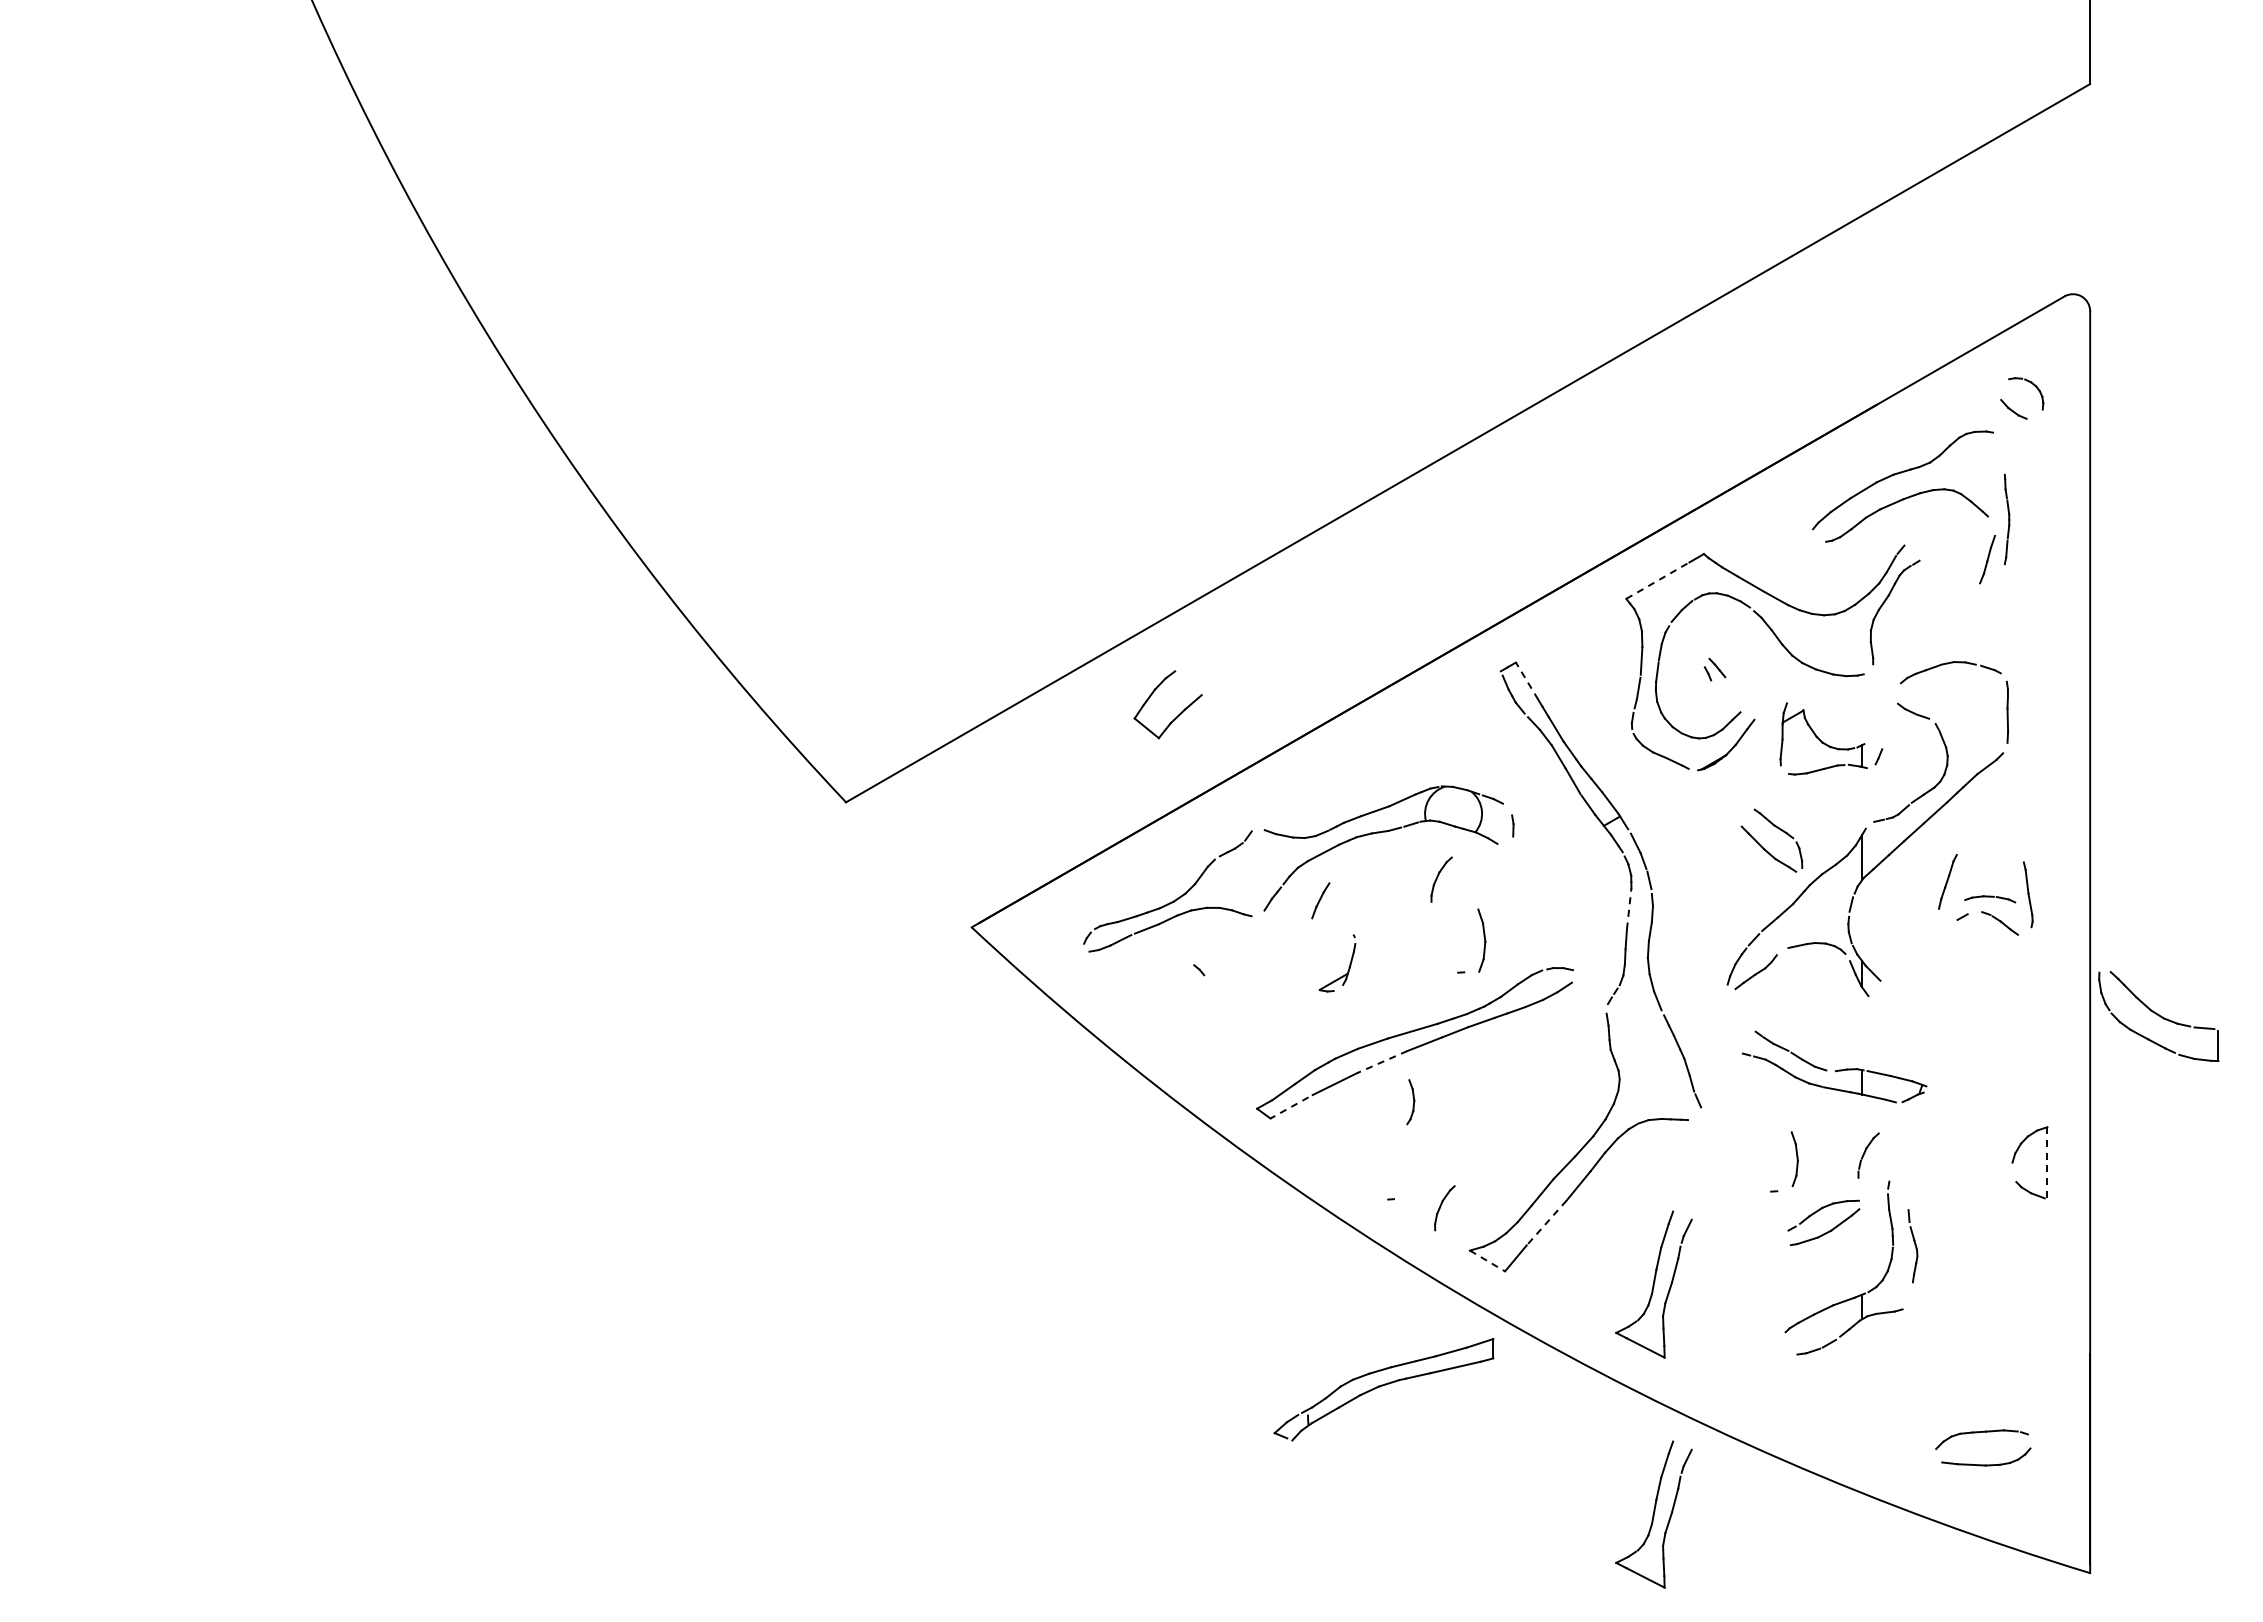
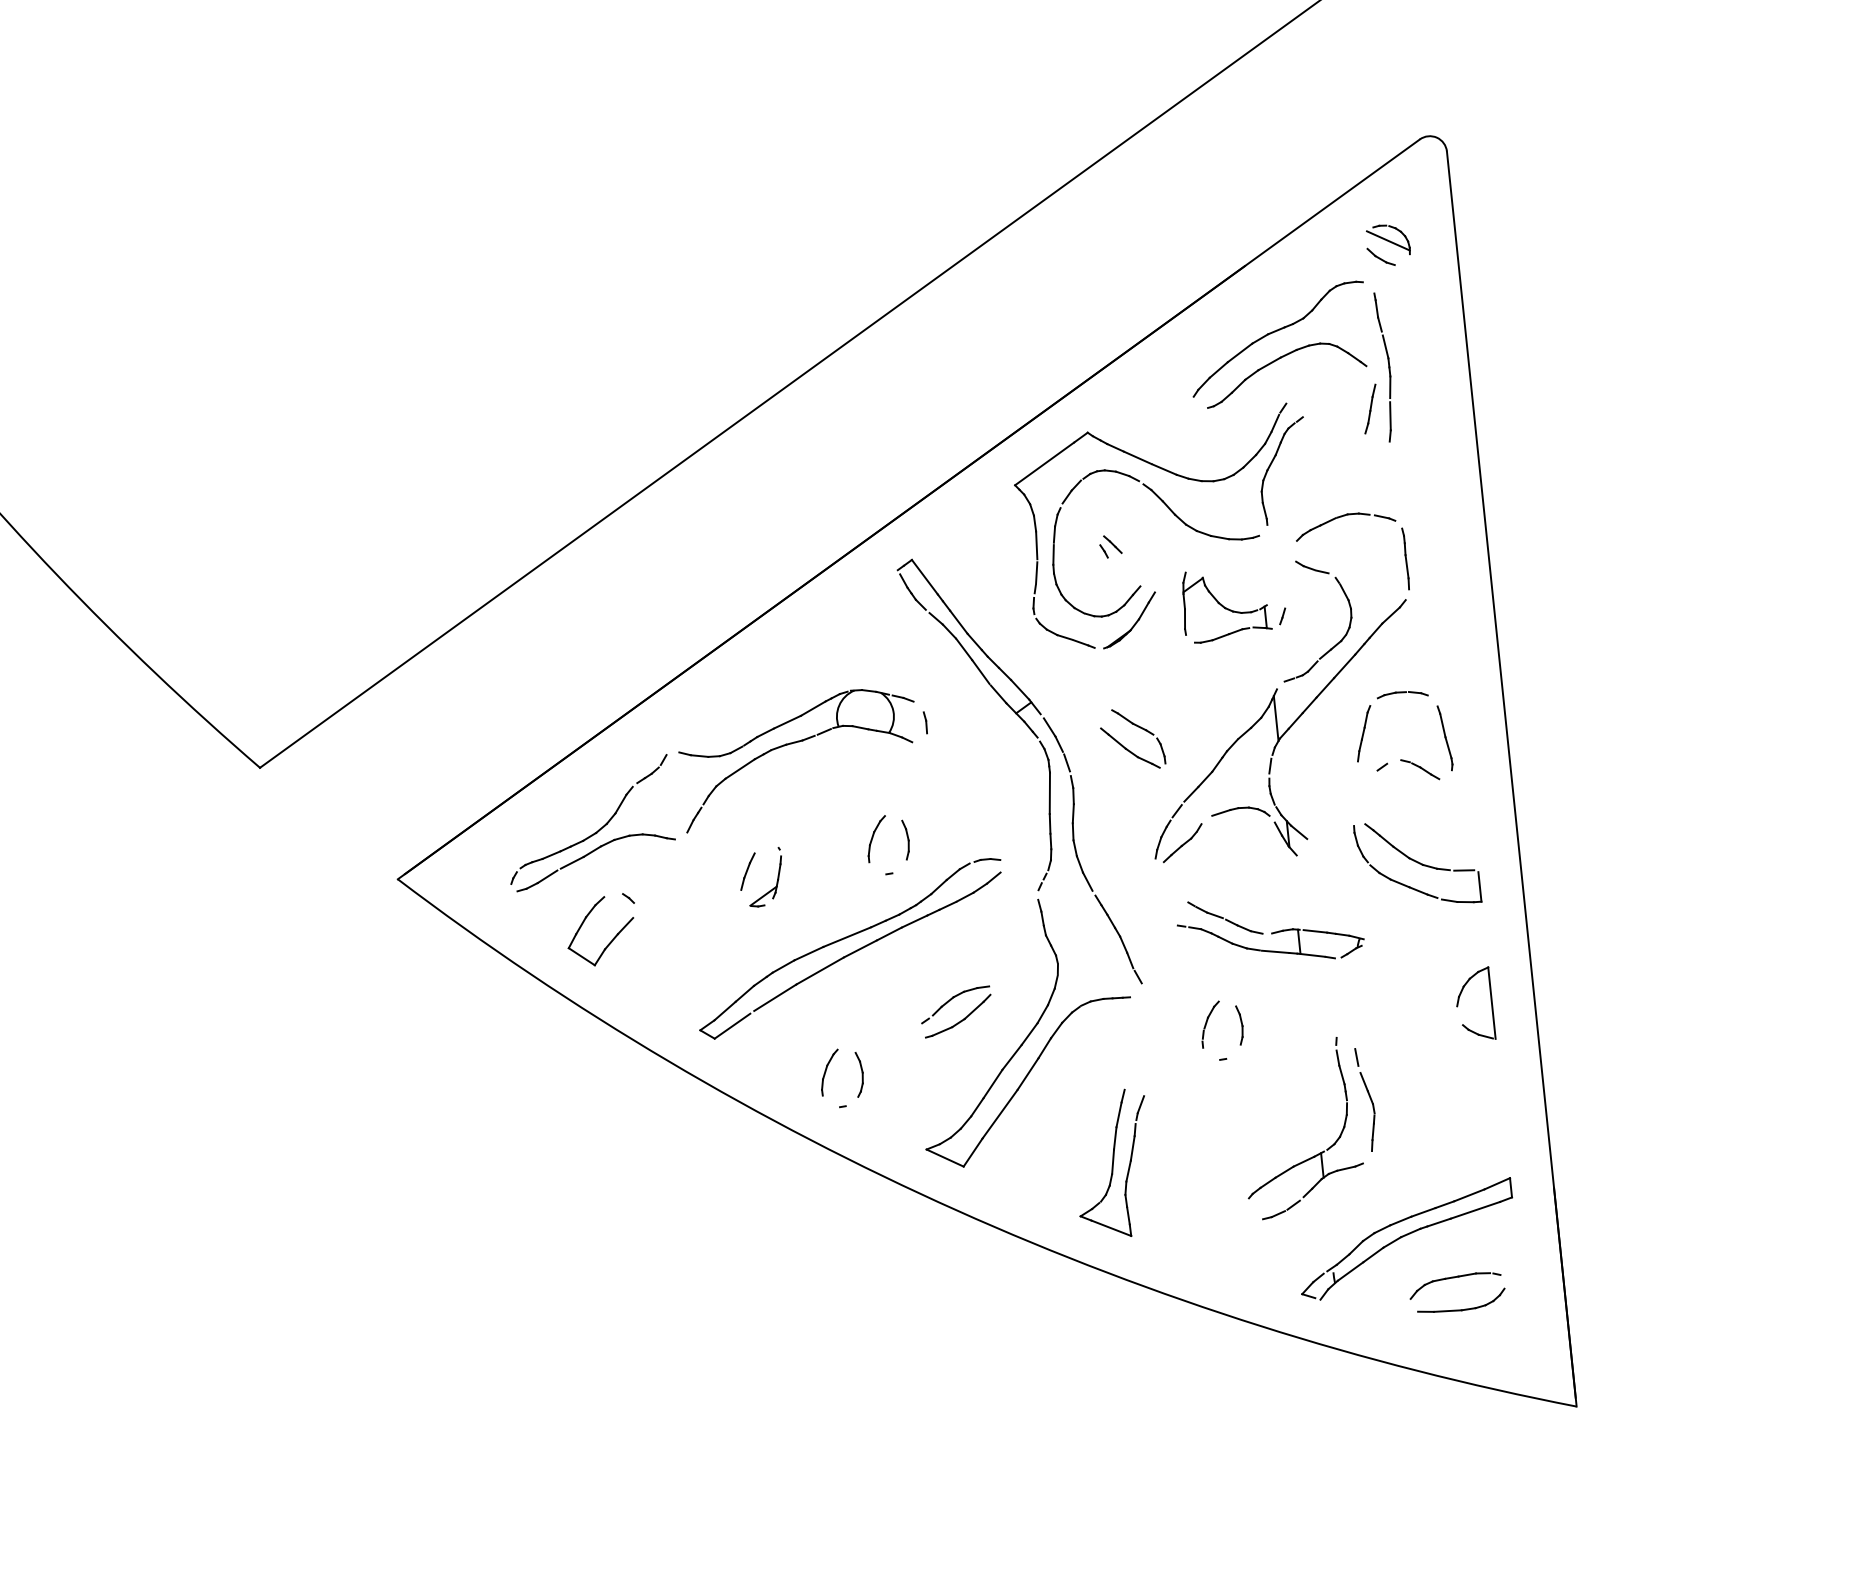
line: (2022, 393) -> (1388, 240), added
part: (2006, 519) -> (1385, 367), size x1.67
line: (1658, 580) -> (1045, 463), dashed -> solid
line: (1527, 681) -> (925, 577), dashed -> solid
part: (1178, 714) -> (611, 939), moved
part: (1763, 847) -> (1124, 746), moved
part: (1441, 879) -> (876, 838), moved
part: (1990, 899) -> (1402, 695), moved
part: (1320, 900) -> (747, 871), moved
line: (1629, 908) -> (1050, 792), dashed -> solid
part: (1481, 940) -> (906, 839), size x0.62
part: (2158, 1016) -> (1417, 863), moved
line: (1381, 1062) -> (819, 971), dashed -> solid
part: (1410, 1102) -> (859, 1074), moved
line: (1289, 1107) -> (732, 1025), dashed -> solid
part: (1868, 1155) -> (1210, 1024), moved
part: (1794, 1159) -> (1240, 1025), size x0.71
line: (2047, 1163) -> (1492, 1003), dashed -> solid
part: (1444, 1208) -> (829, 1072), moved
line: (1546, 1223) -> (999, 1114), dashed -> solid
part: (1827, 1231) -> (961, 1020), moved
part: (1912, 1245) -> (1366, 1098), size x1.43
line: (1487, 1261) -> (945, 1158), dashed -> solid
part: (1383, 1389) -> (1405, 1239), moved
part: (1653, 1514) -> (1136, 1393), removed

